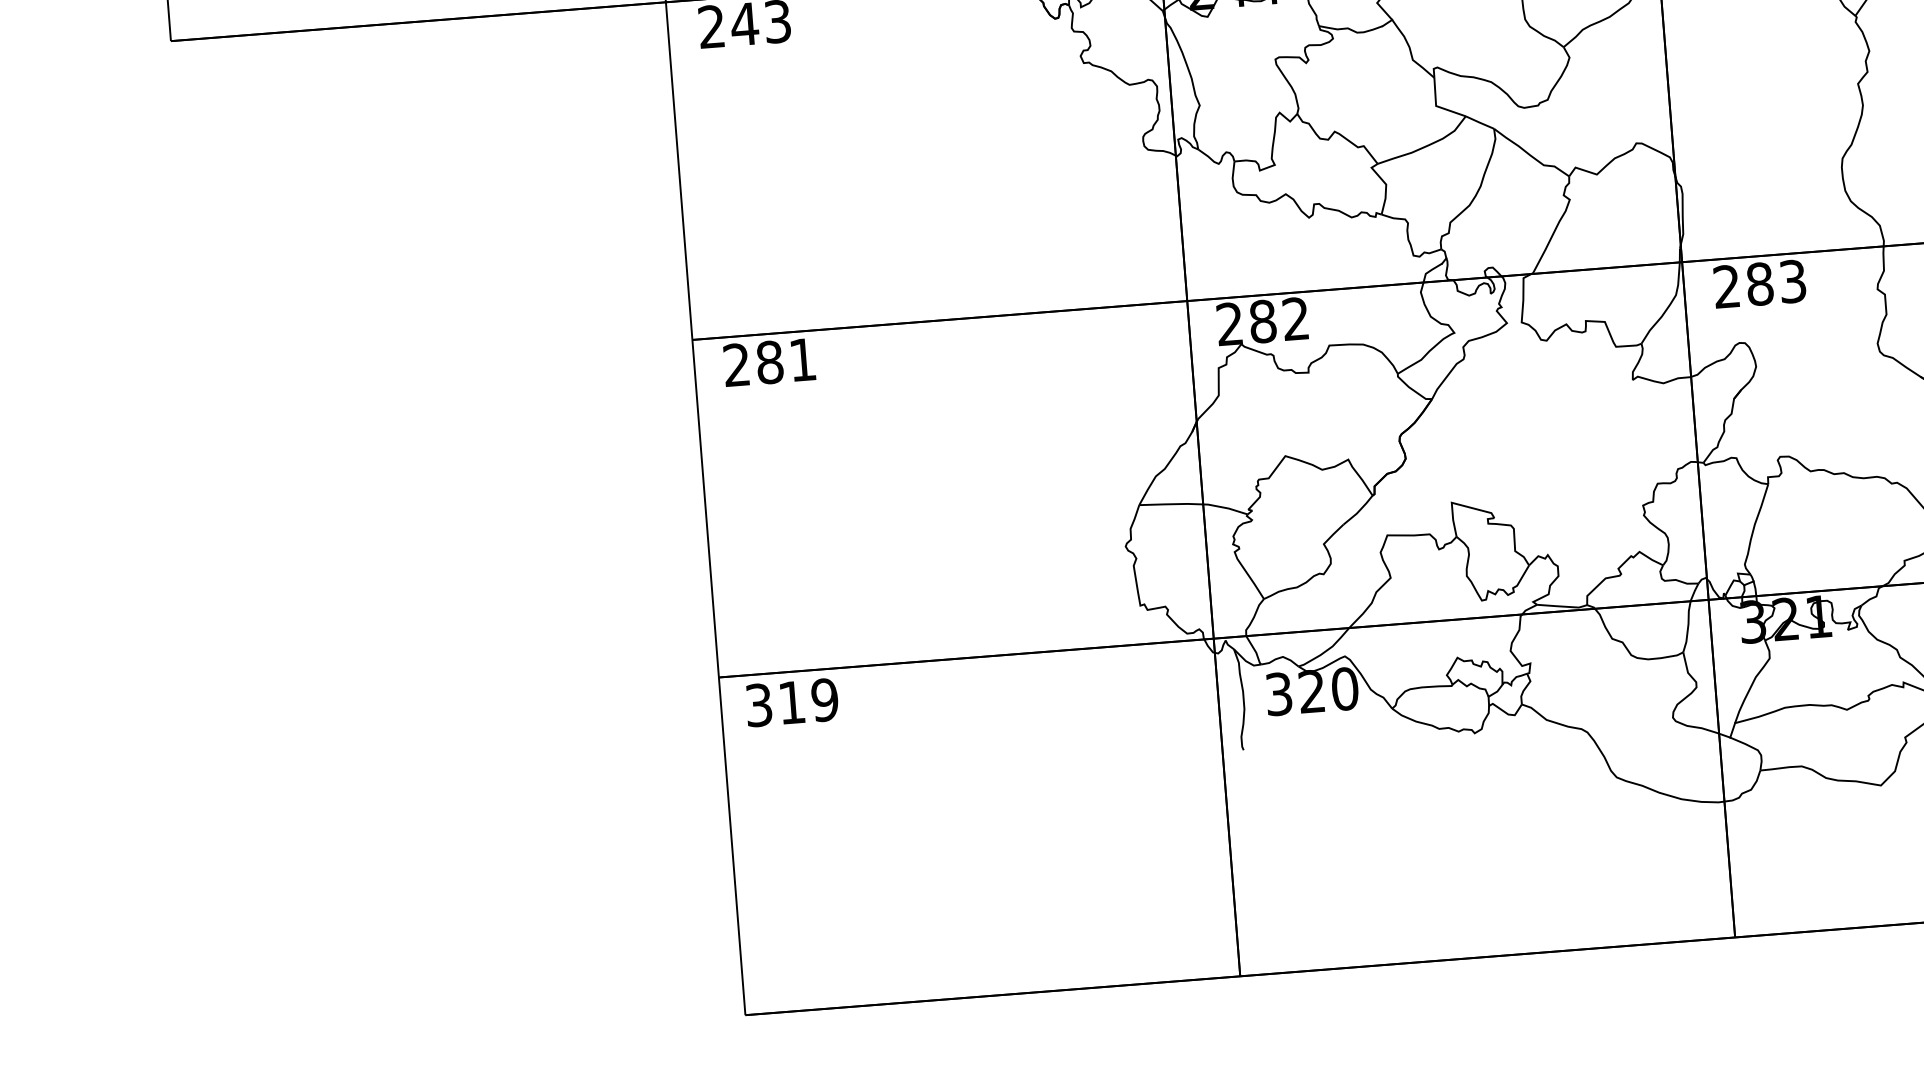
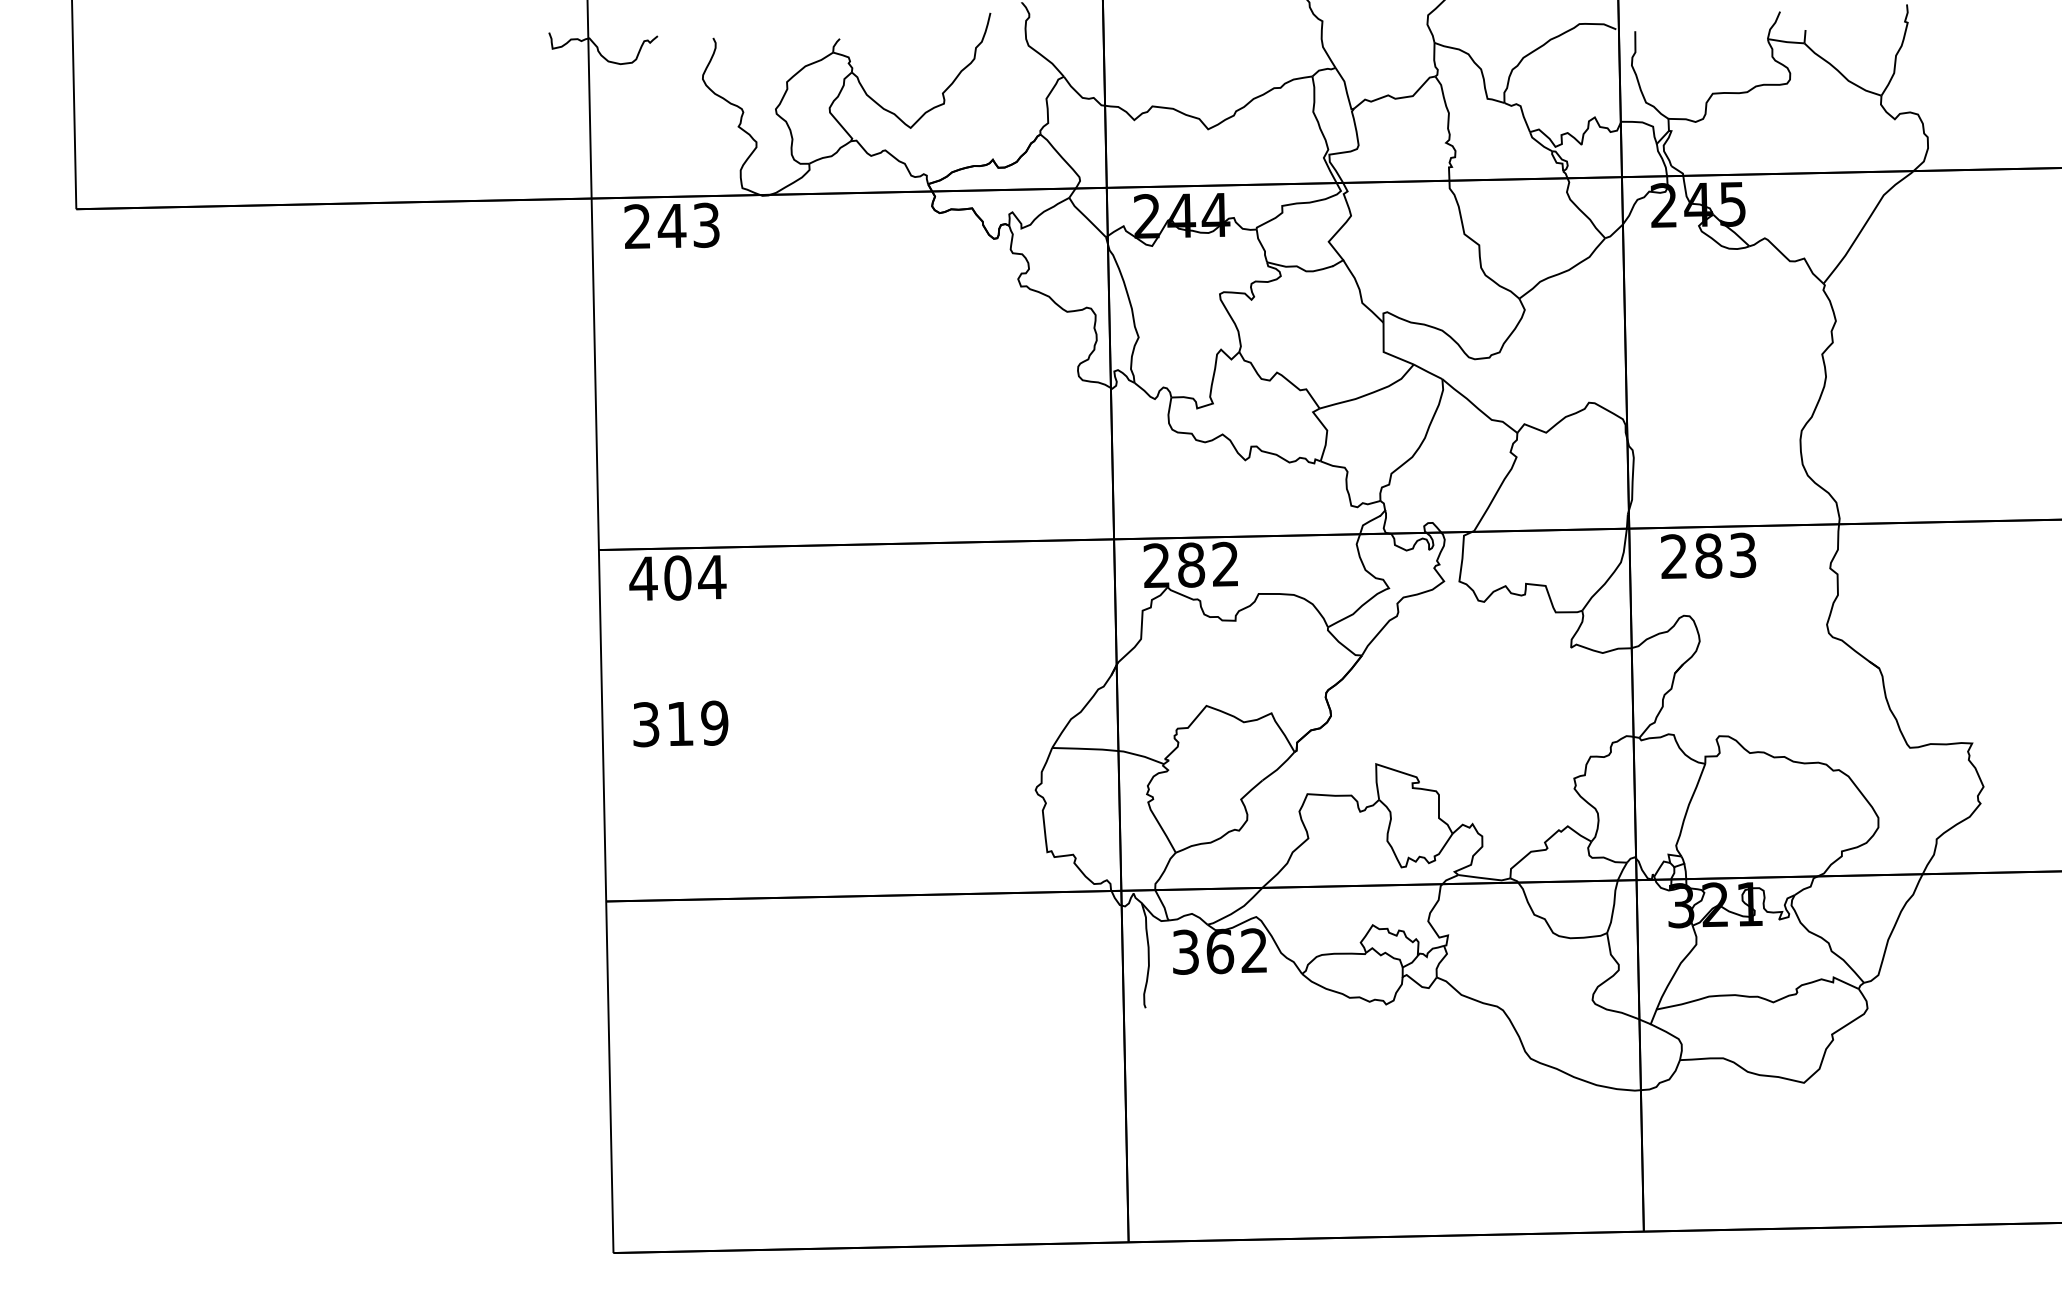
text: (769, 361) -> (677, 577), 281 -> 404
text: (1328, 690) -> (1237, 951), 320 -> 362
text: (792, 702) -> (680, 723), moved

